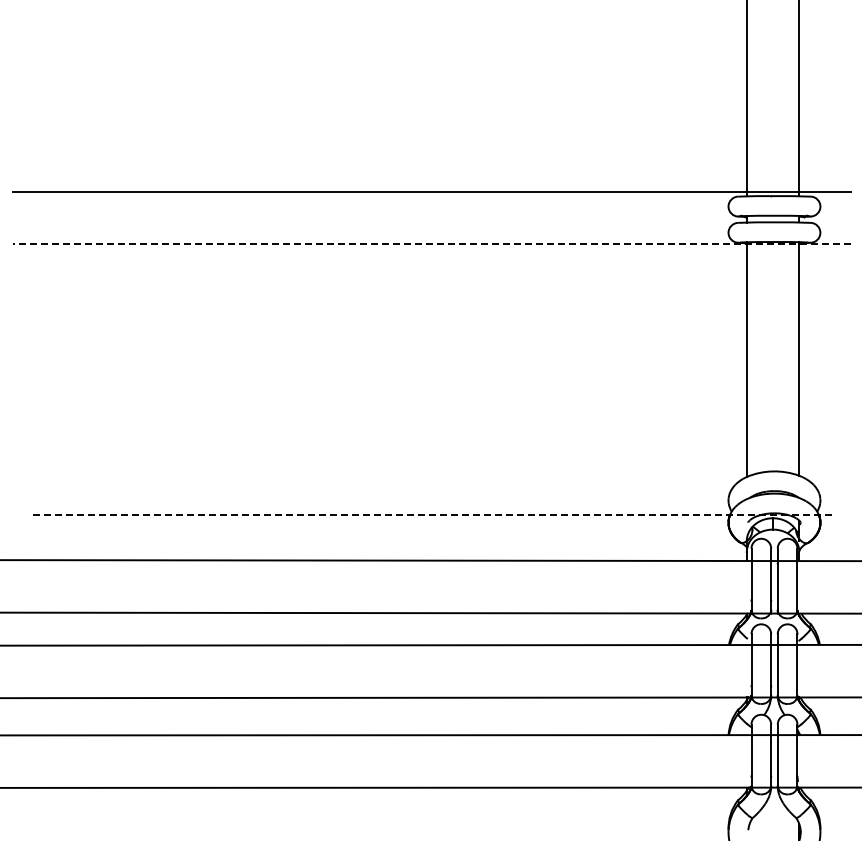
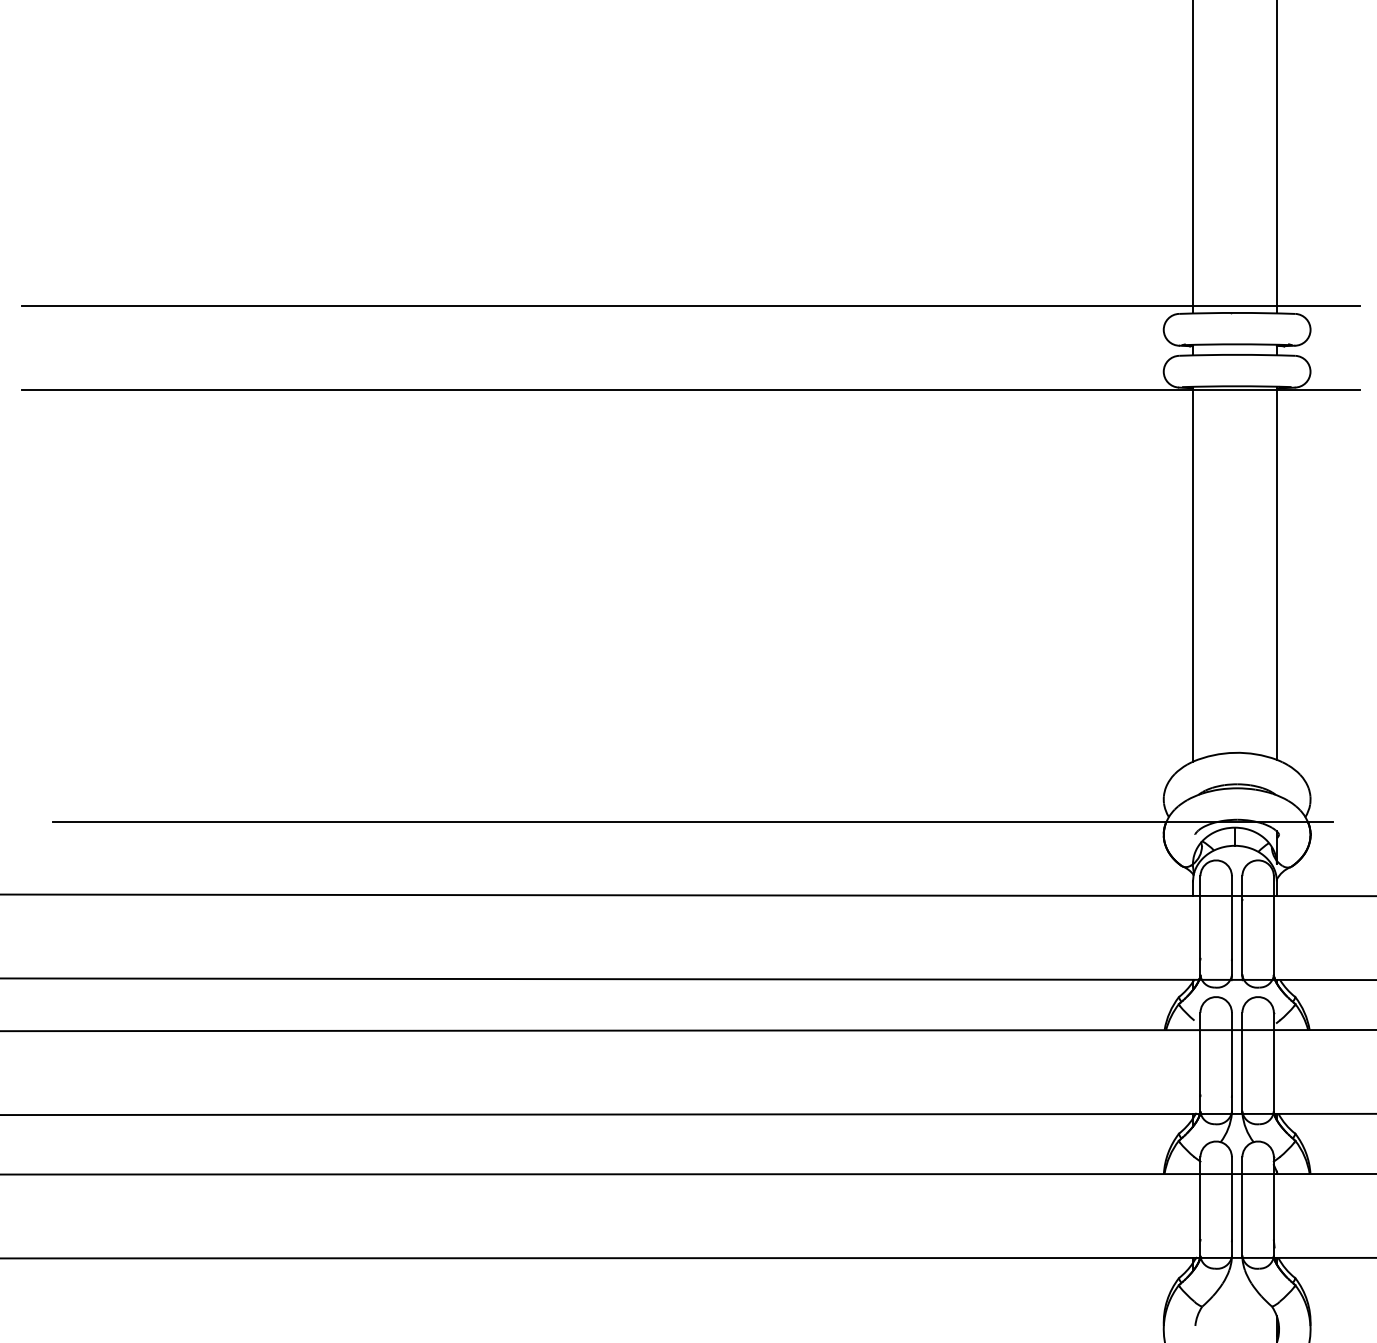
line: (432, 244) -> (690, 390), dashed -> solid
line: (433, 514) -> (692, 821), dashed -> solid

